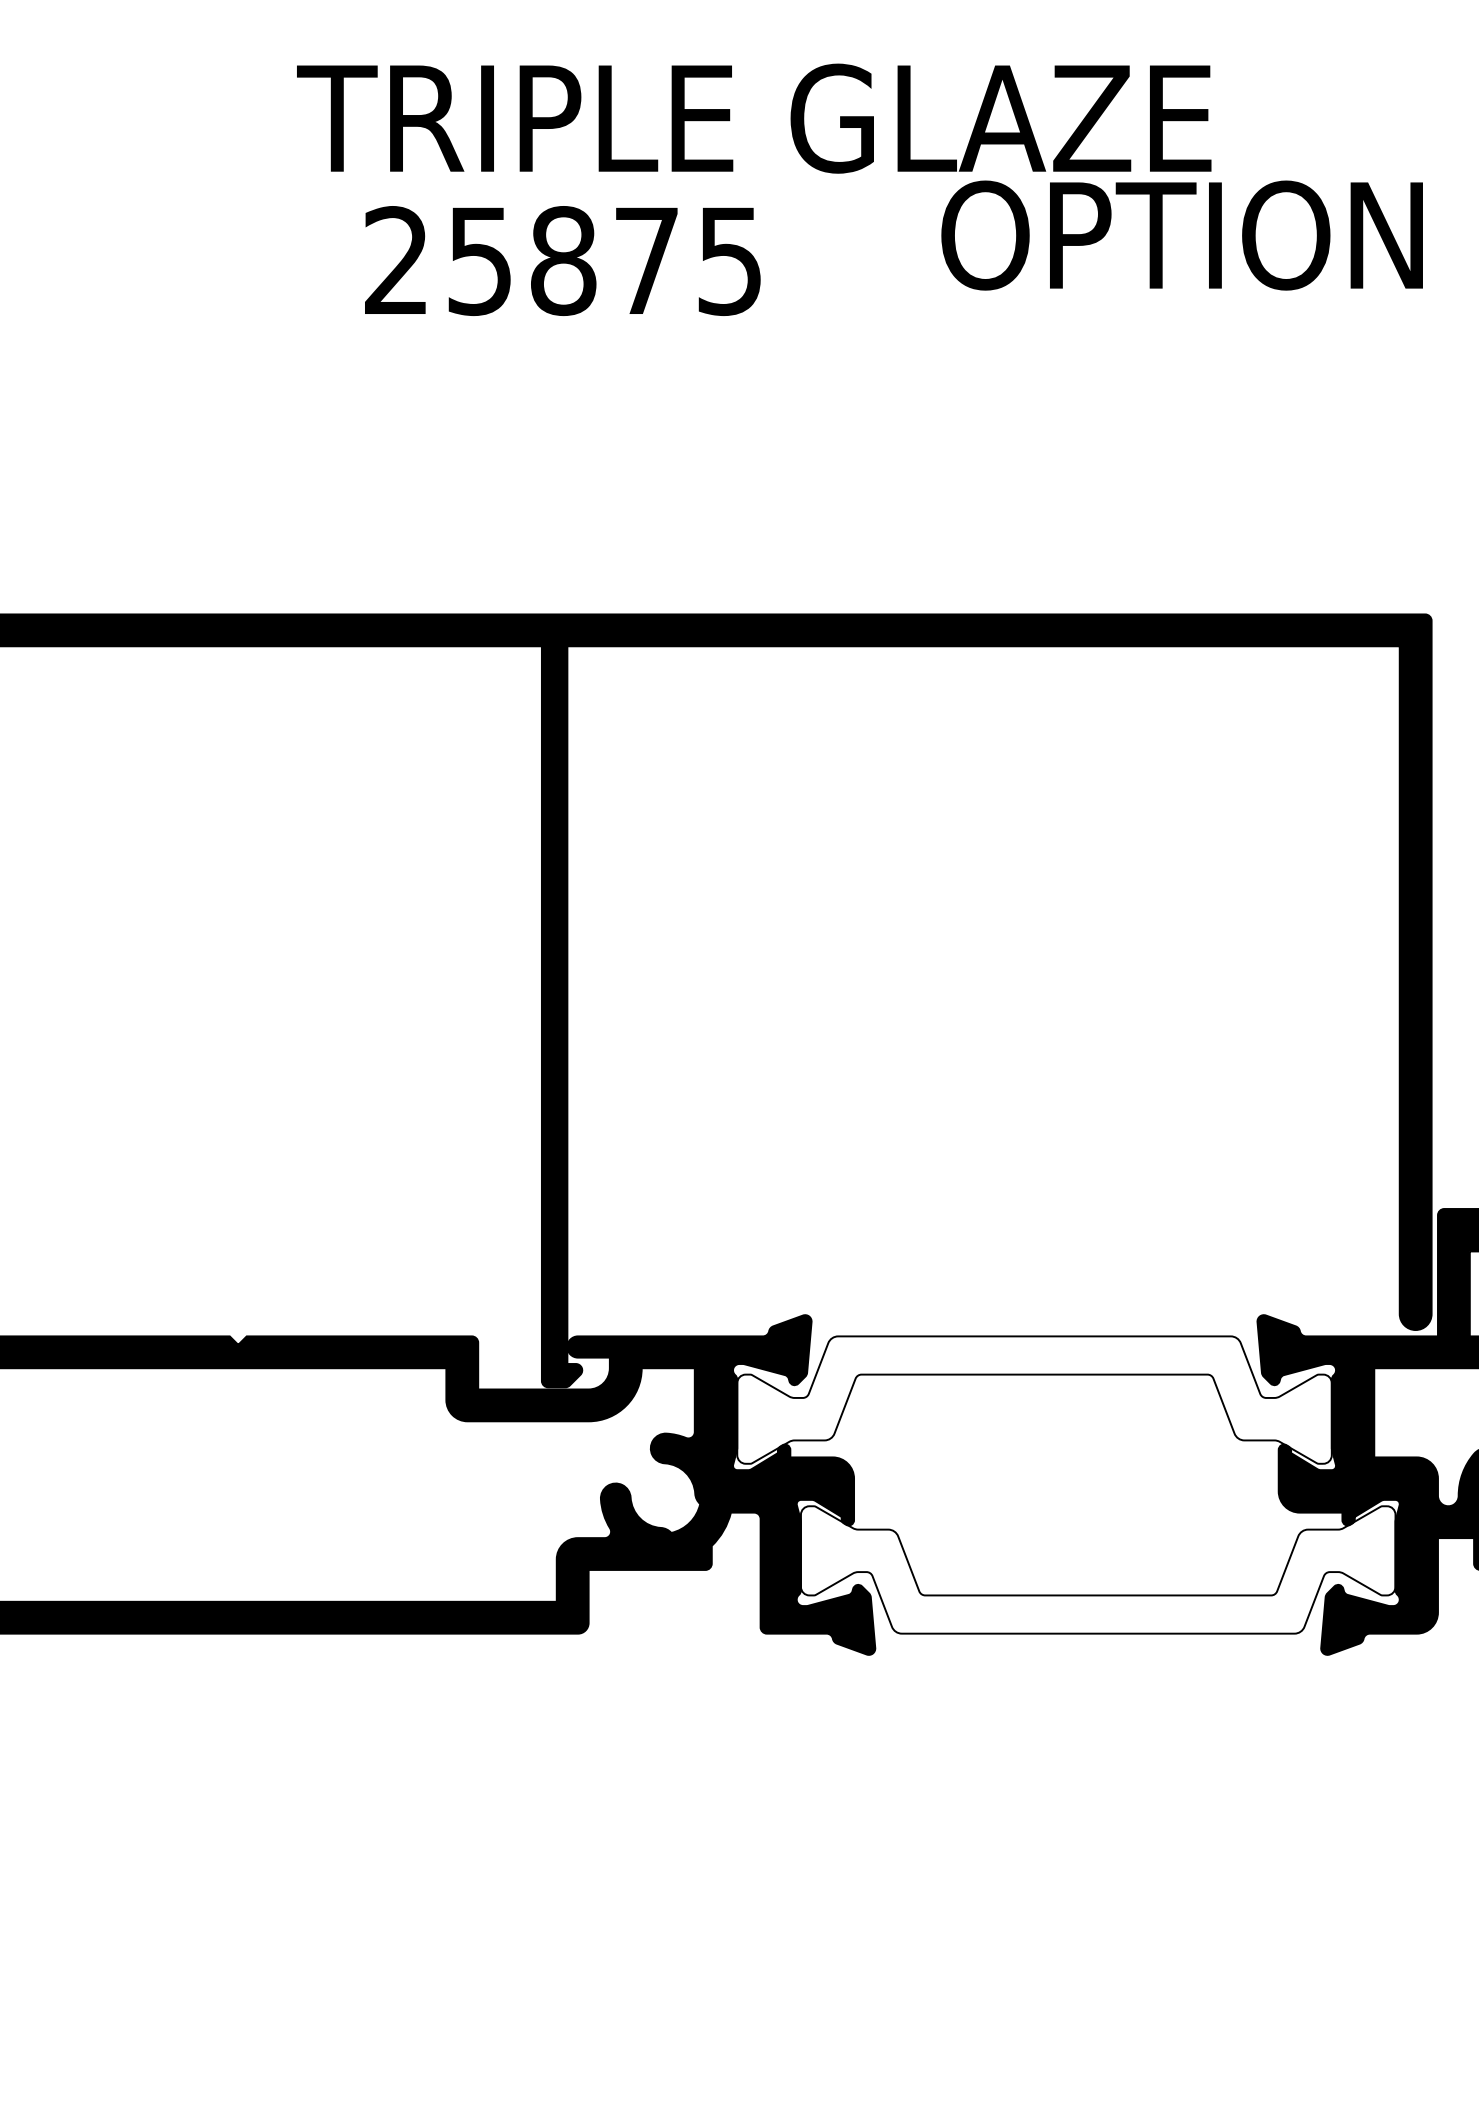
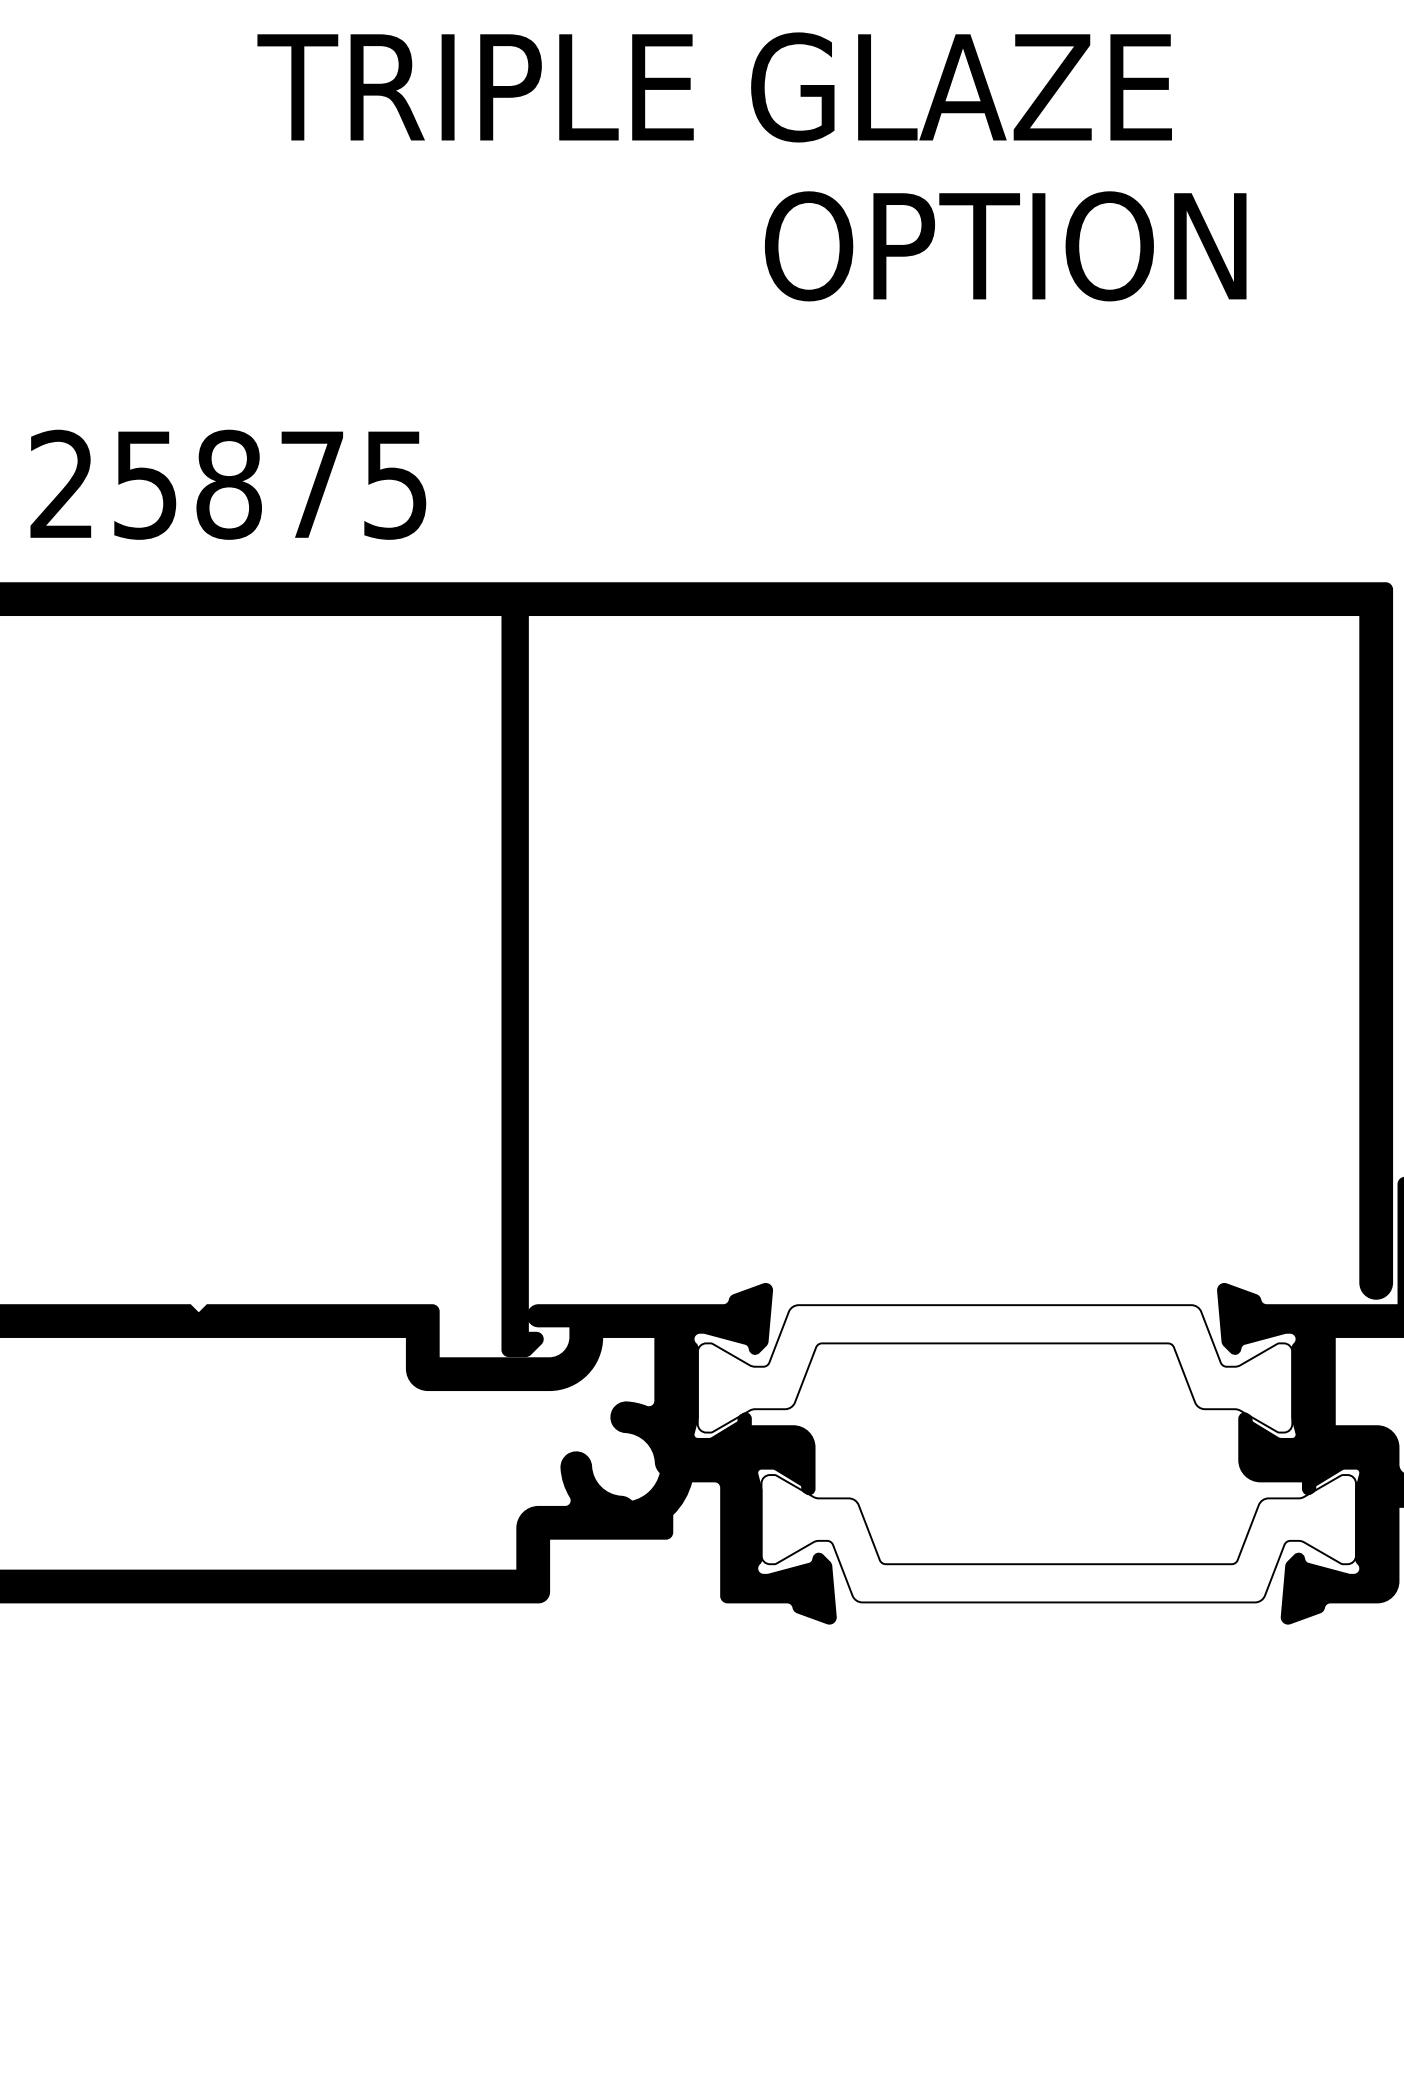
text: (1181, 235) -> (1005, 246), moved
text: (562, 260) -> (228, 484), moved

